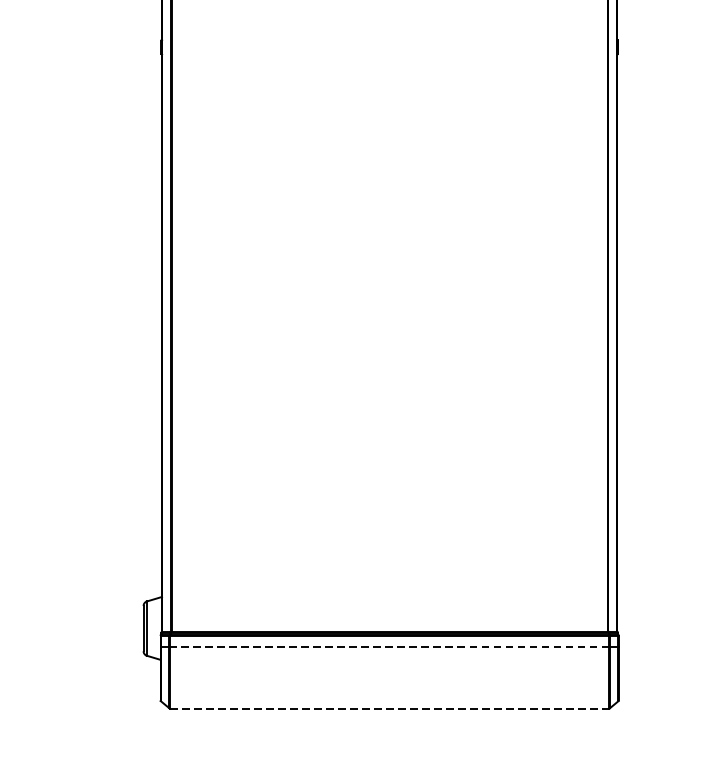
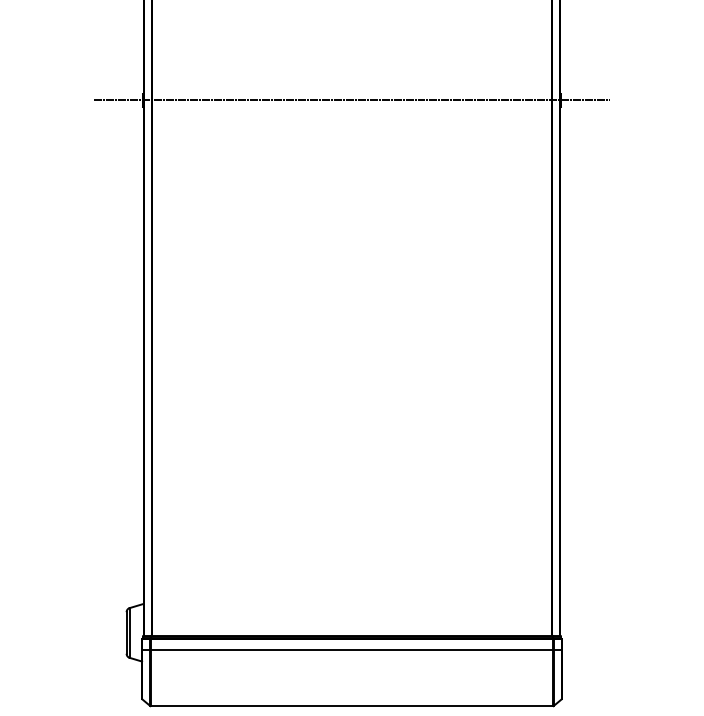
line: (389, 47) -> (351, 100), added
line: (389, 646) -> (351, 649), dashed -> solid
line: (390, 708) -> (352, 706), dashed -> solid

